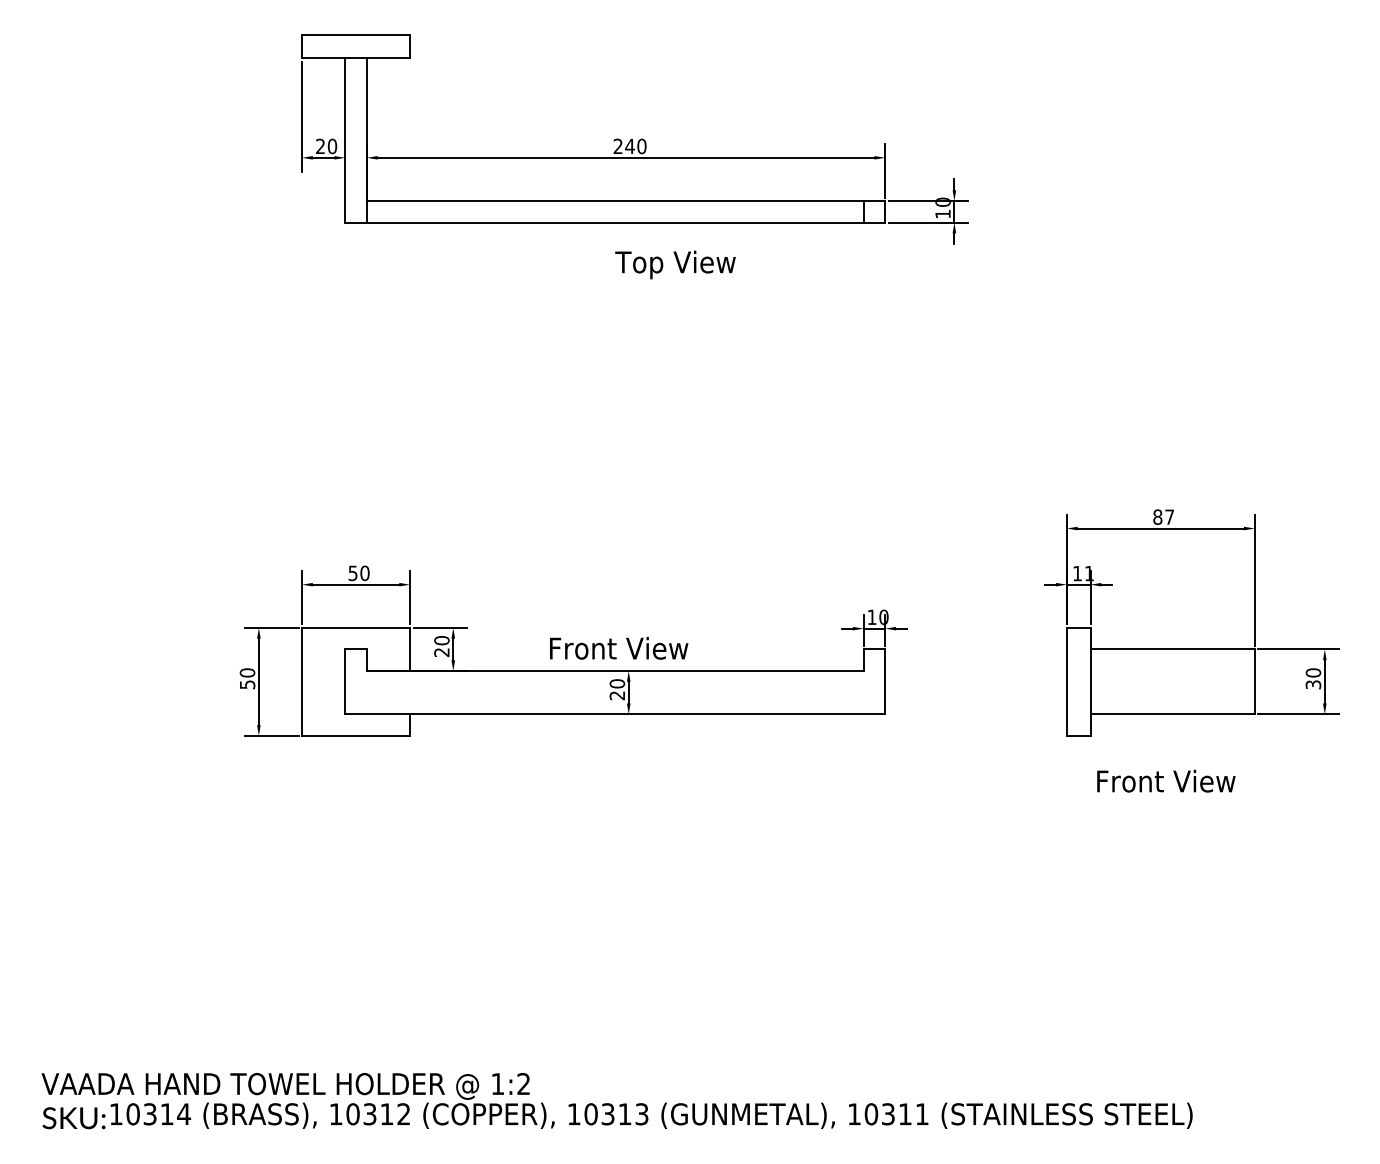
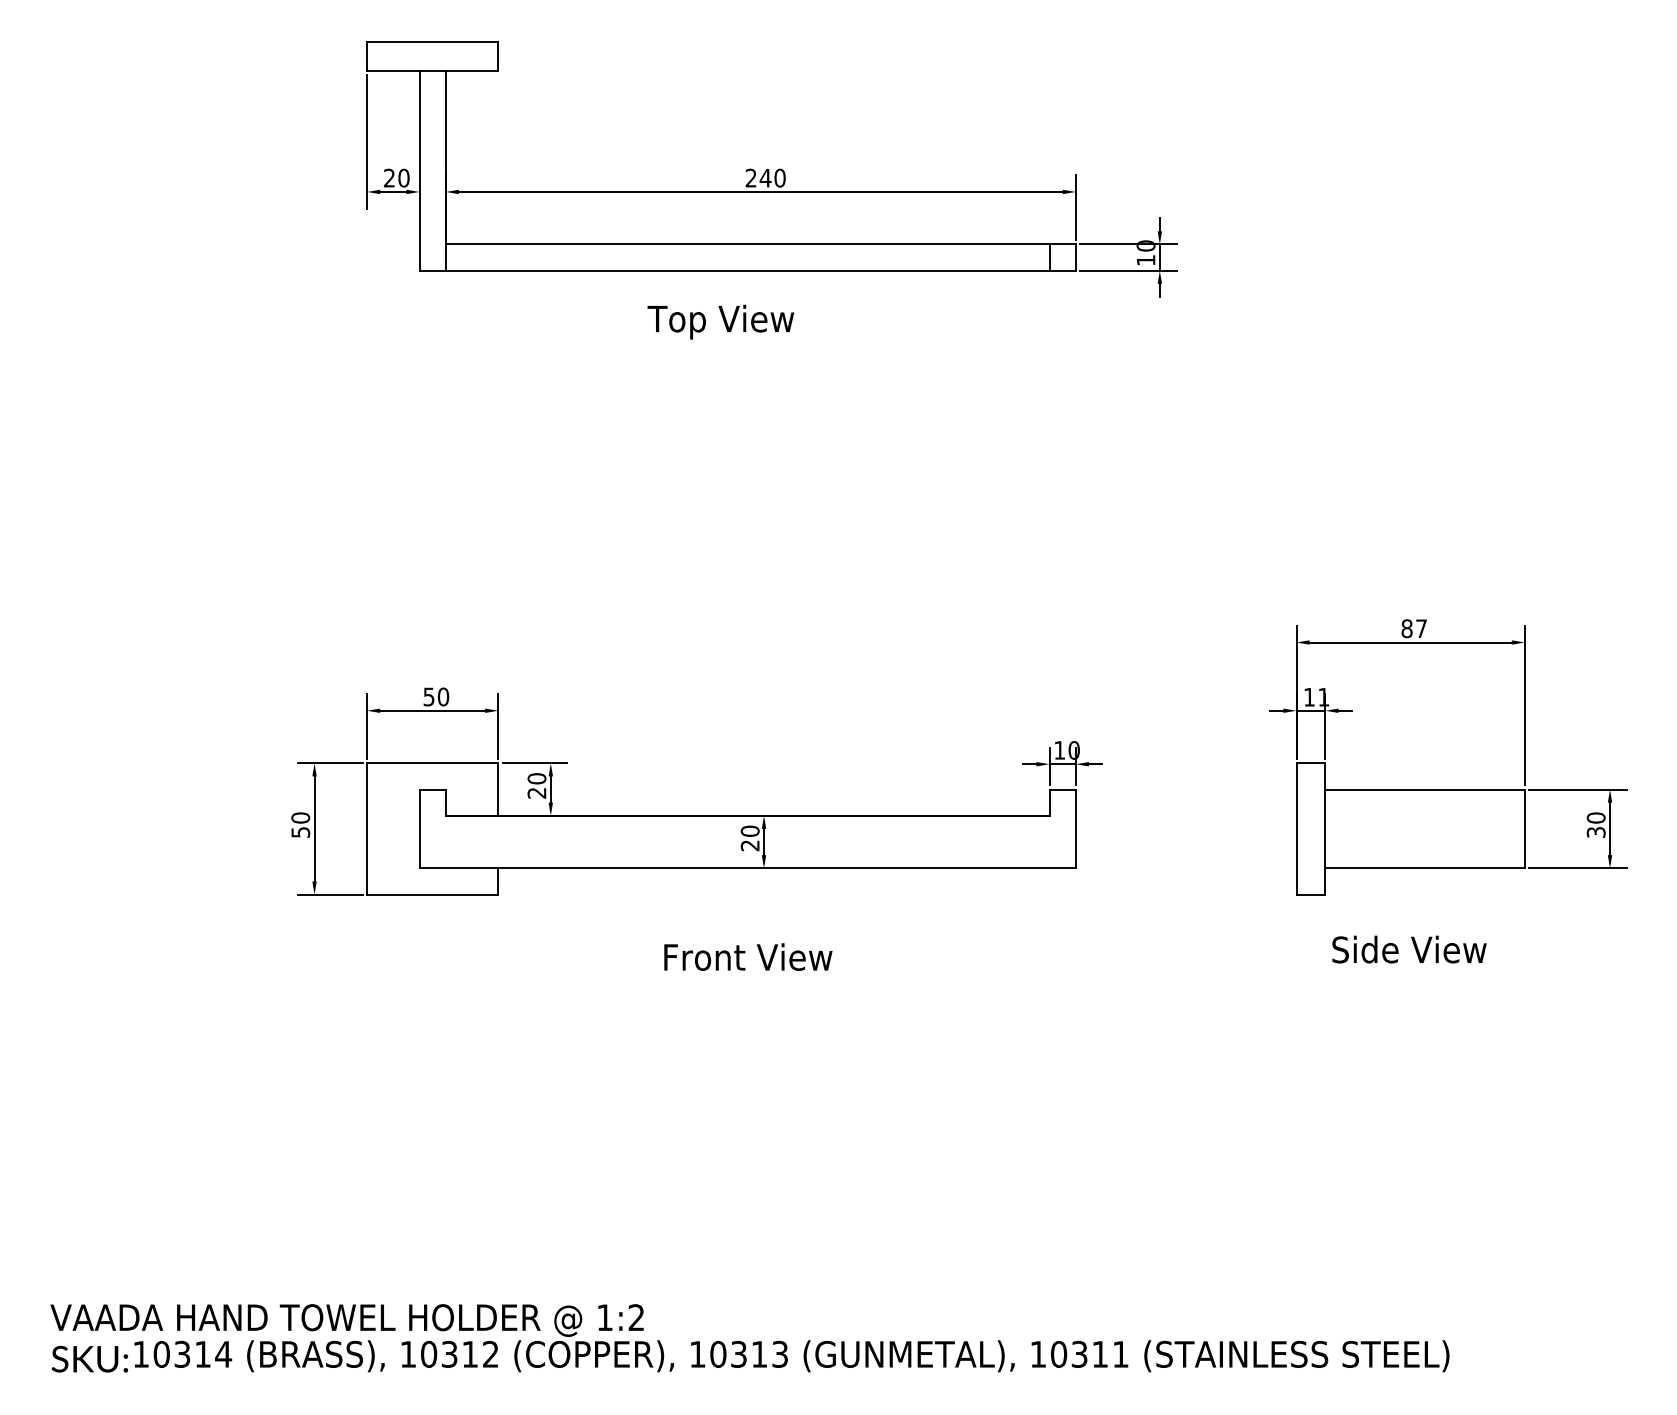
text: (675, 264) -> (720, 321), moved
text: (619, 647) -> (748, 956), moved
text: (1165, 781) -> (1416, 949), Front View -> Side View

